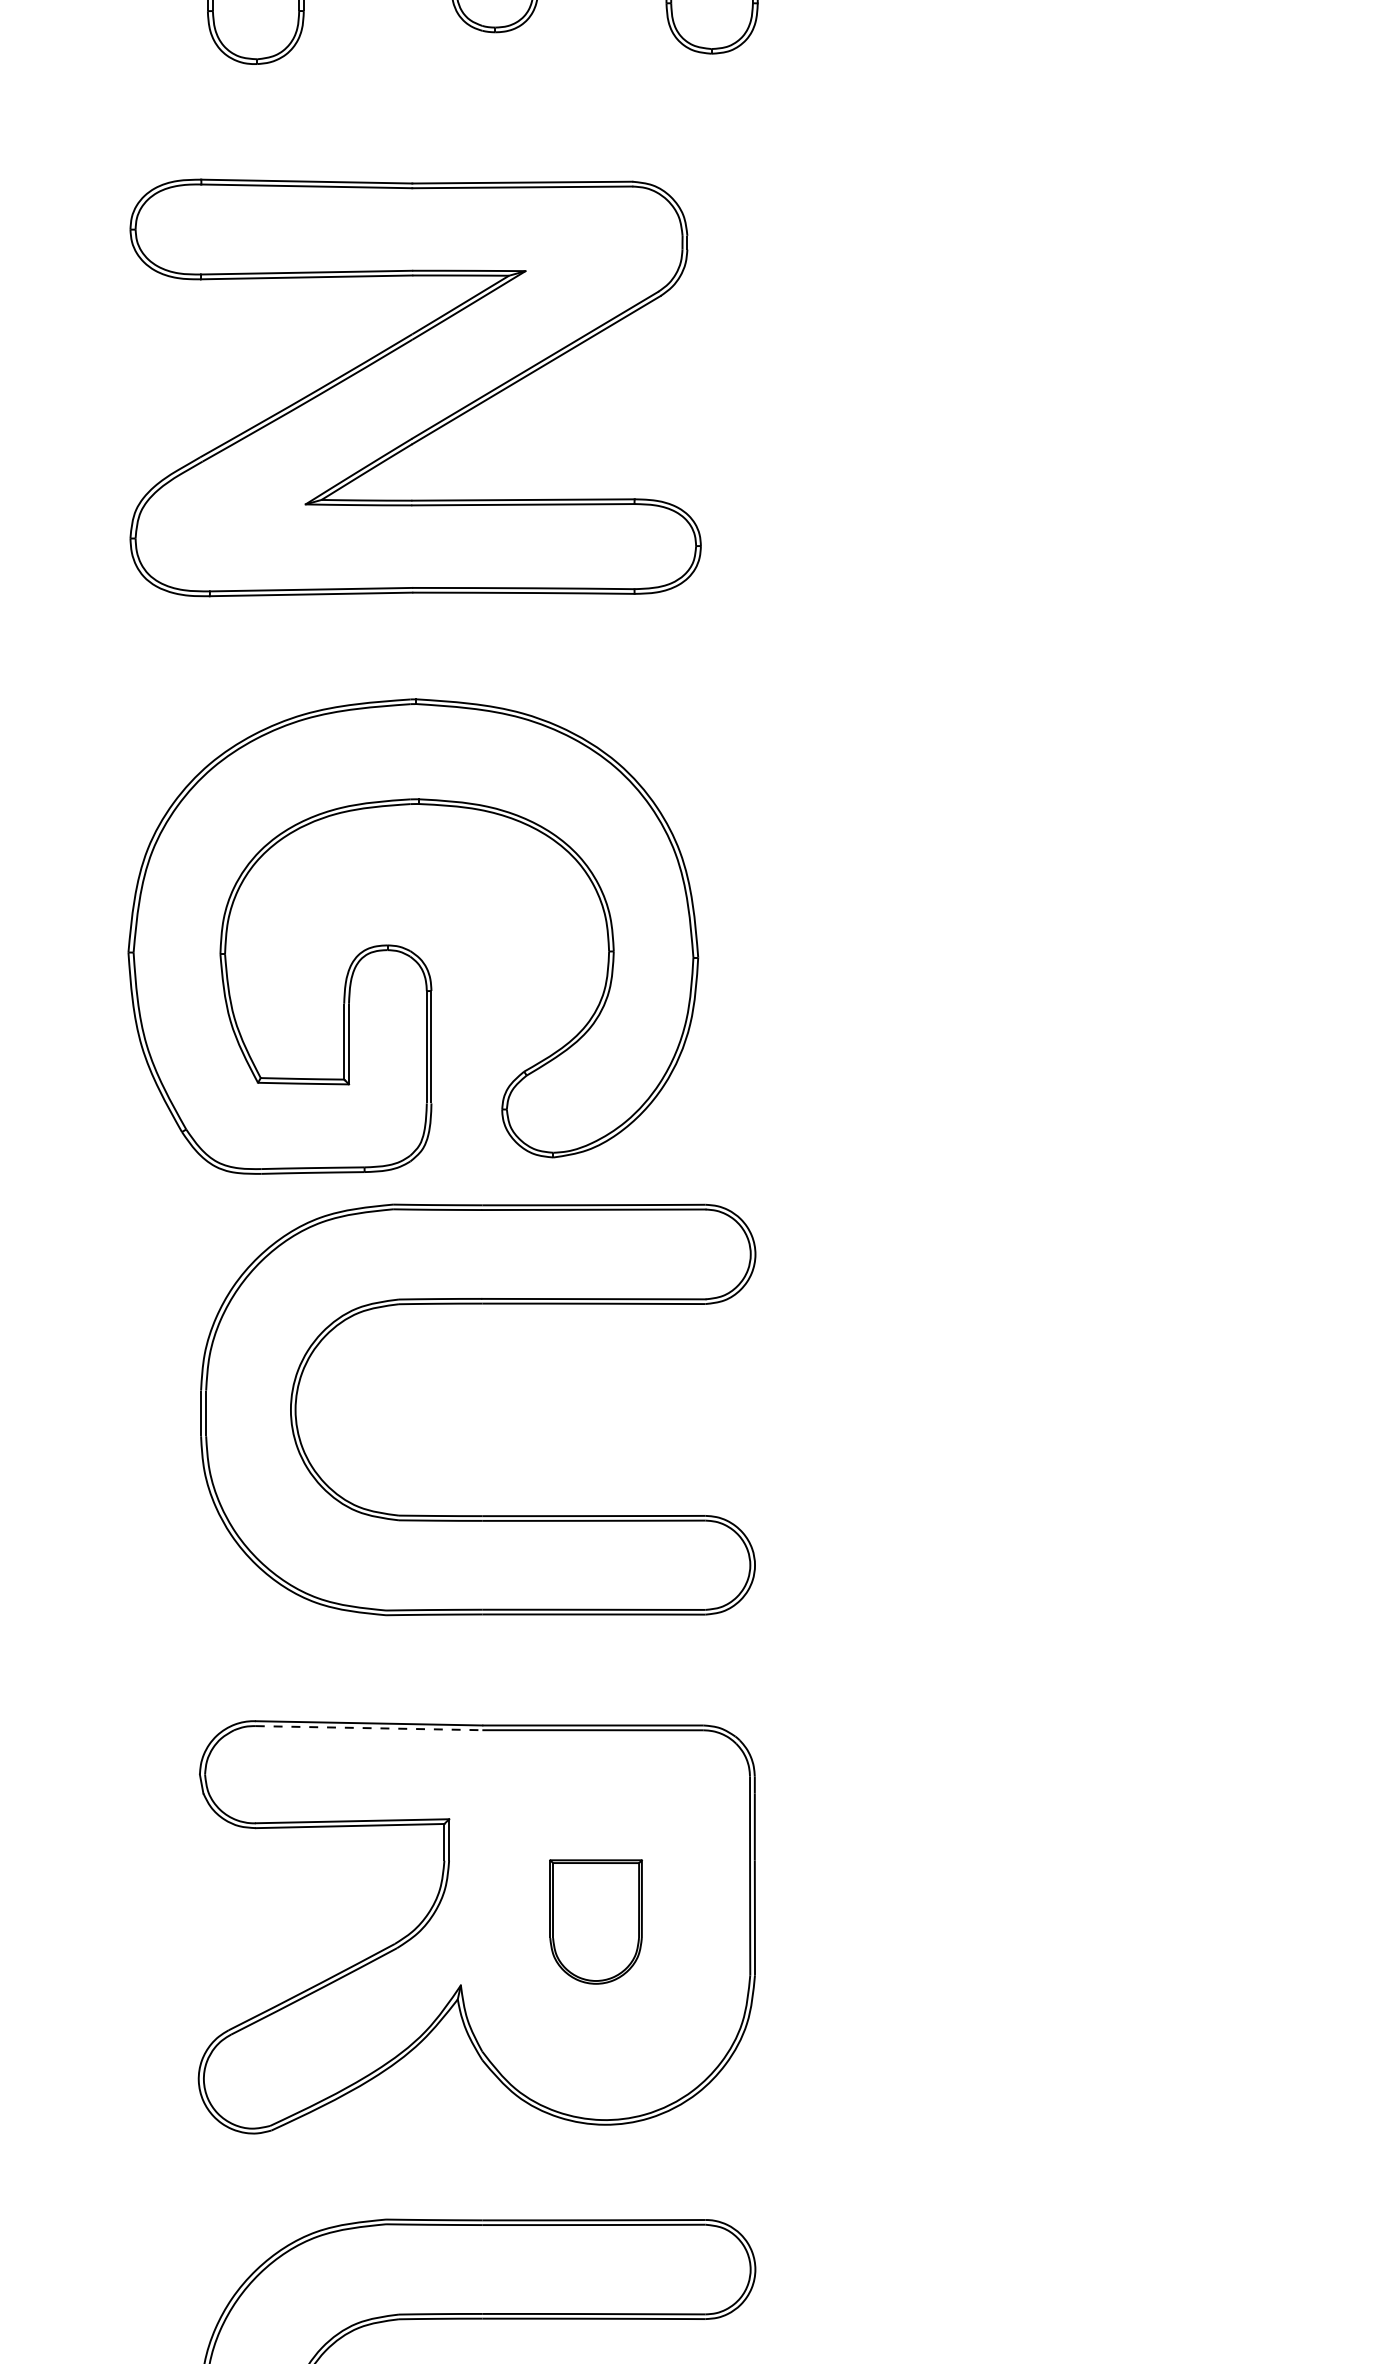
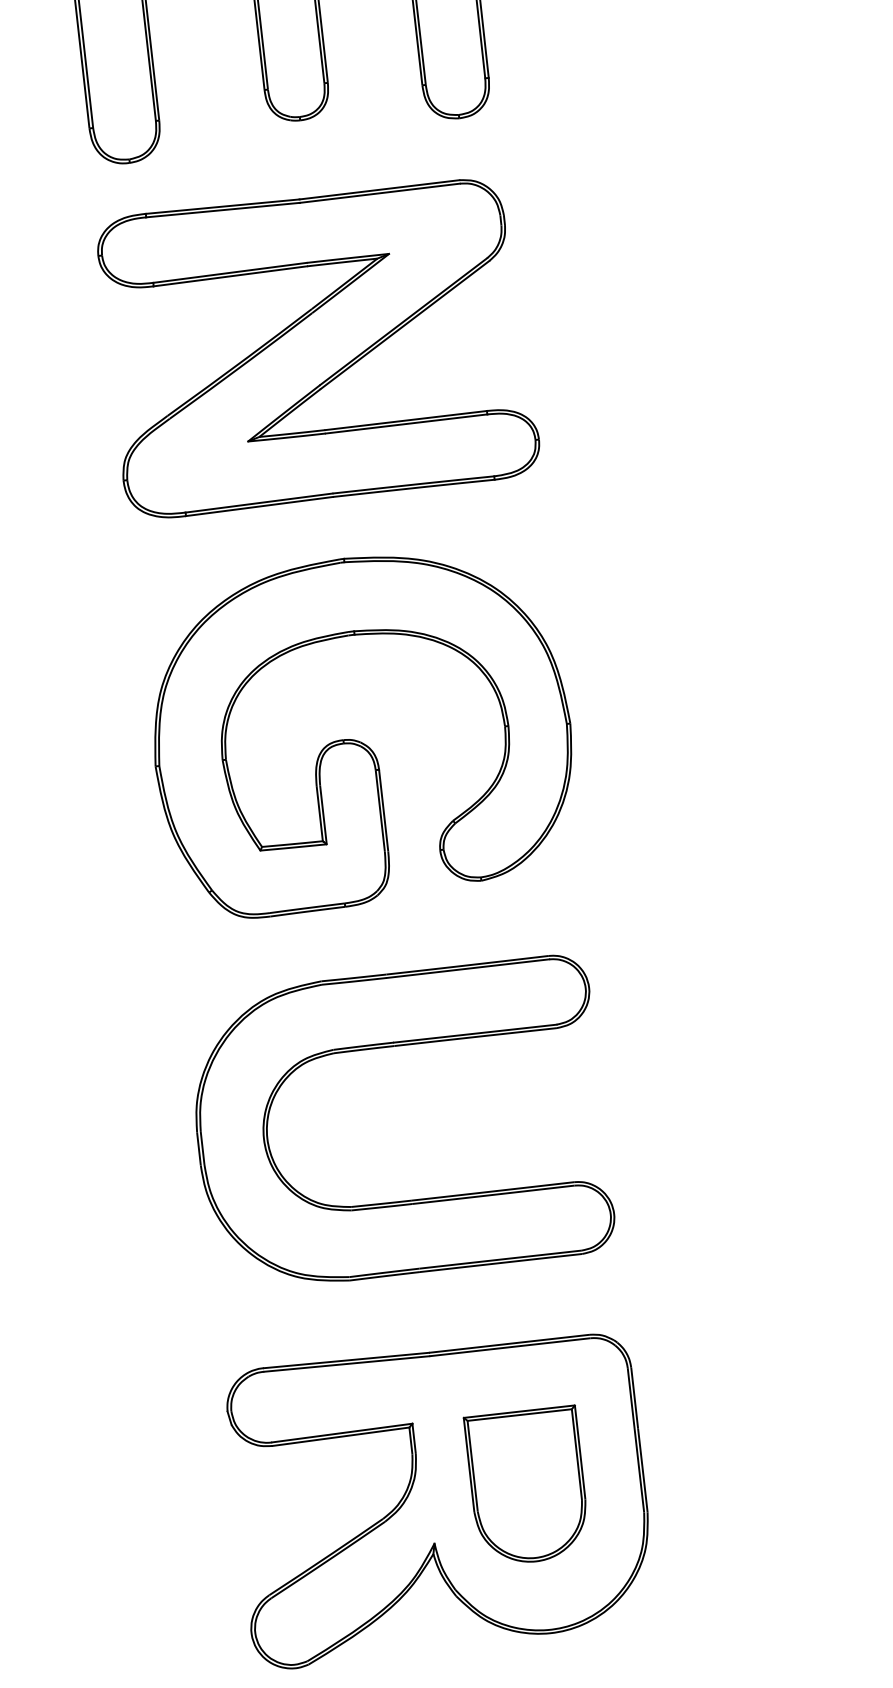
part: (415, 387) -> (318, 347), moved
part: (407, 948) -> (358, 740), moved
line: (369, 1728) -> (347, 1364), dashed -> solid
part: (595, 1921) -> (527, 1486), size x1.67

